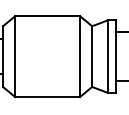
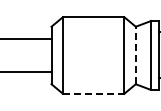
line: (91, 56) -> (135, 55), solid -> dashed
line: (47, 96) -> (93, 93), solid -> dashed

